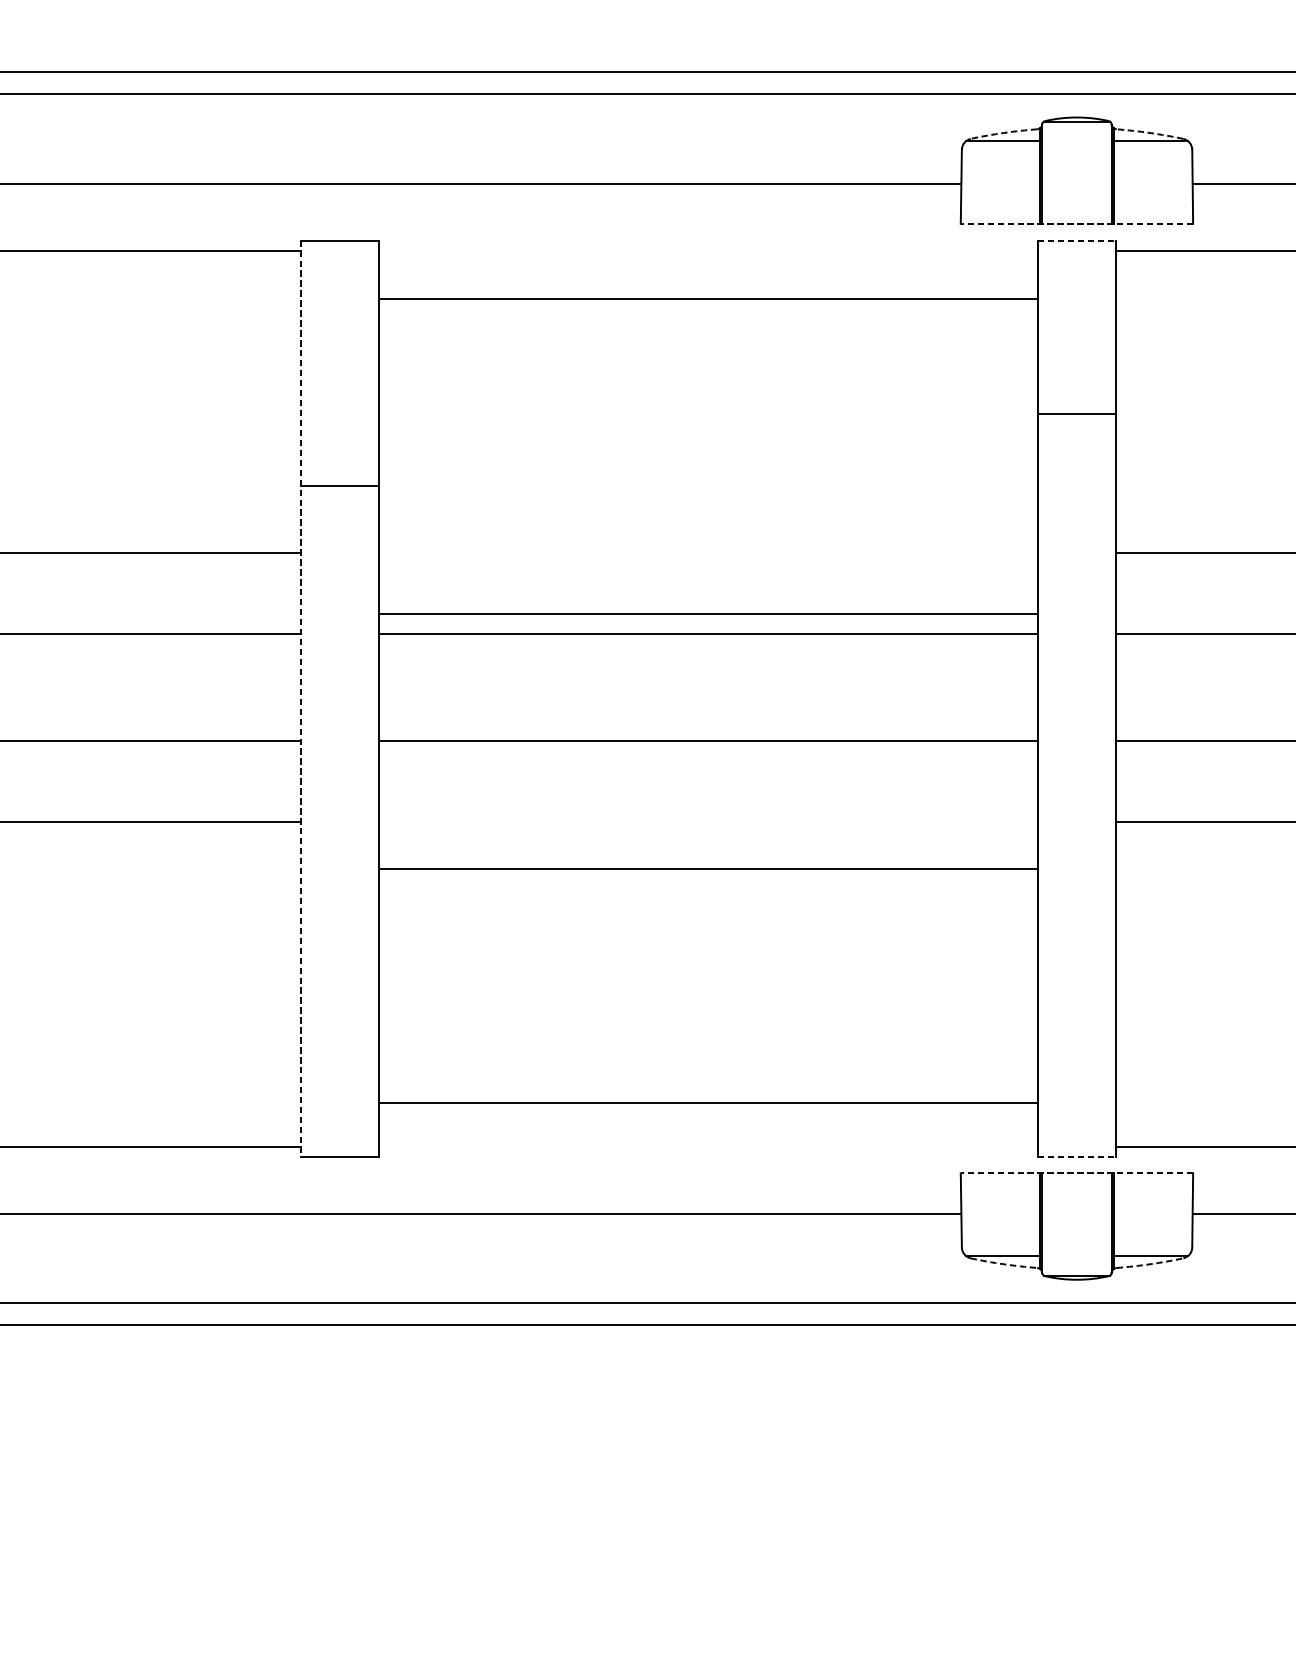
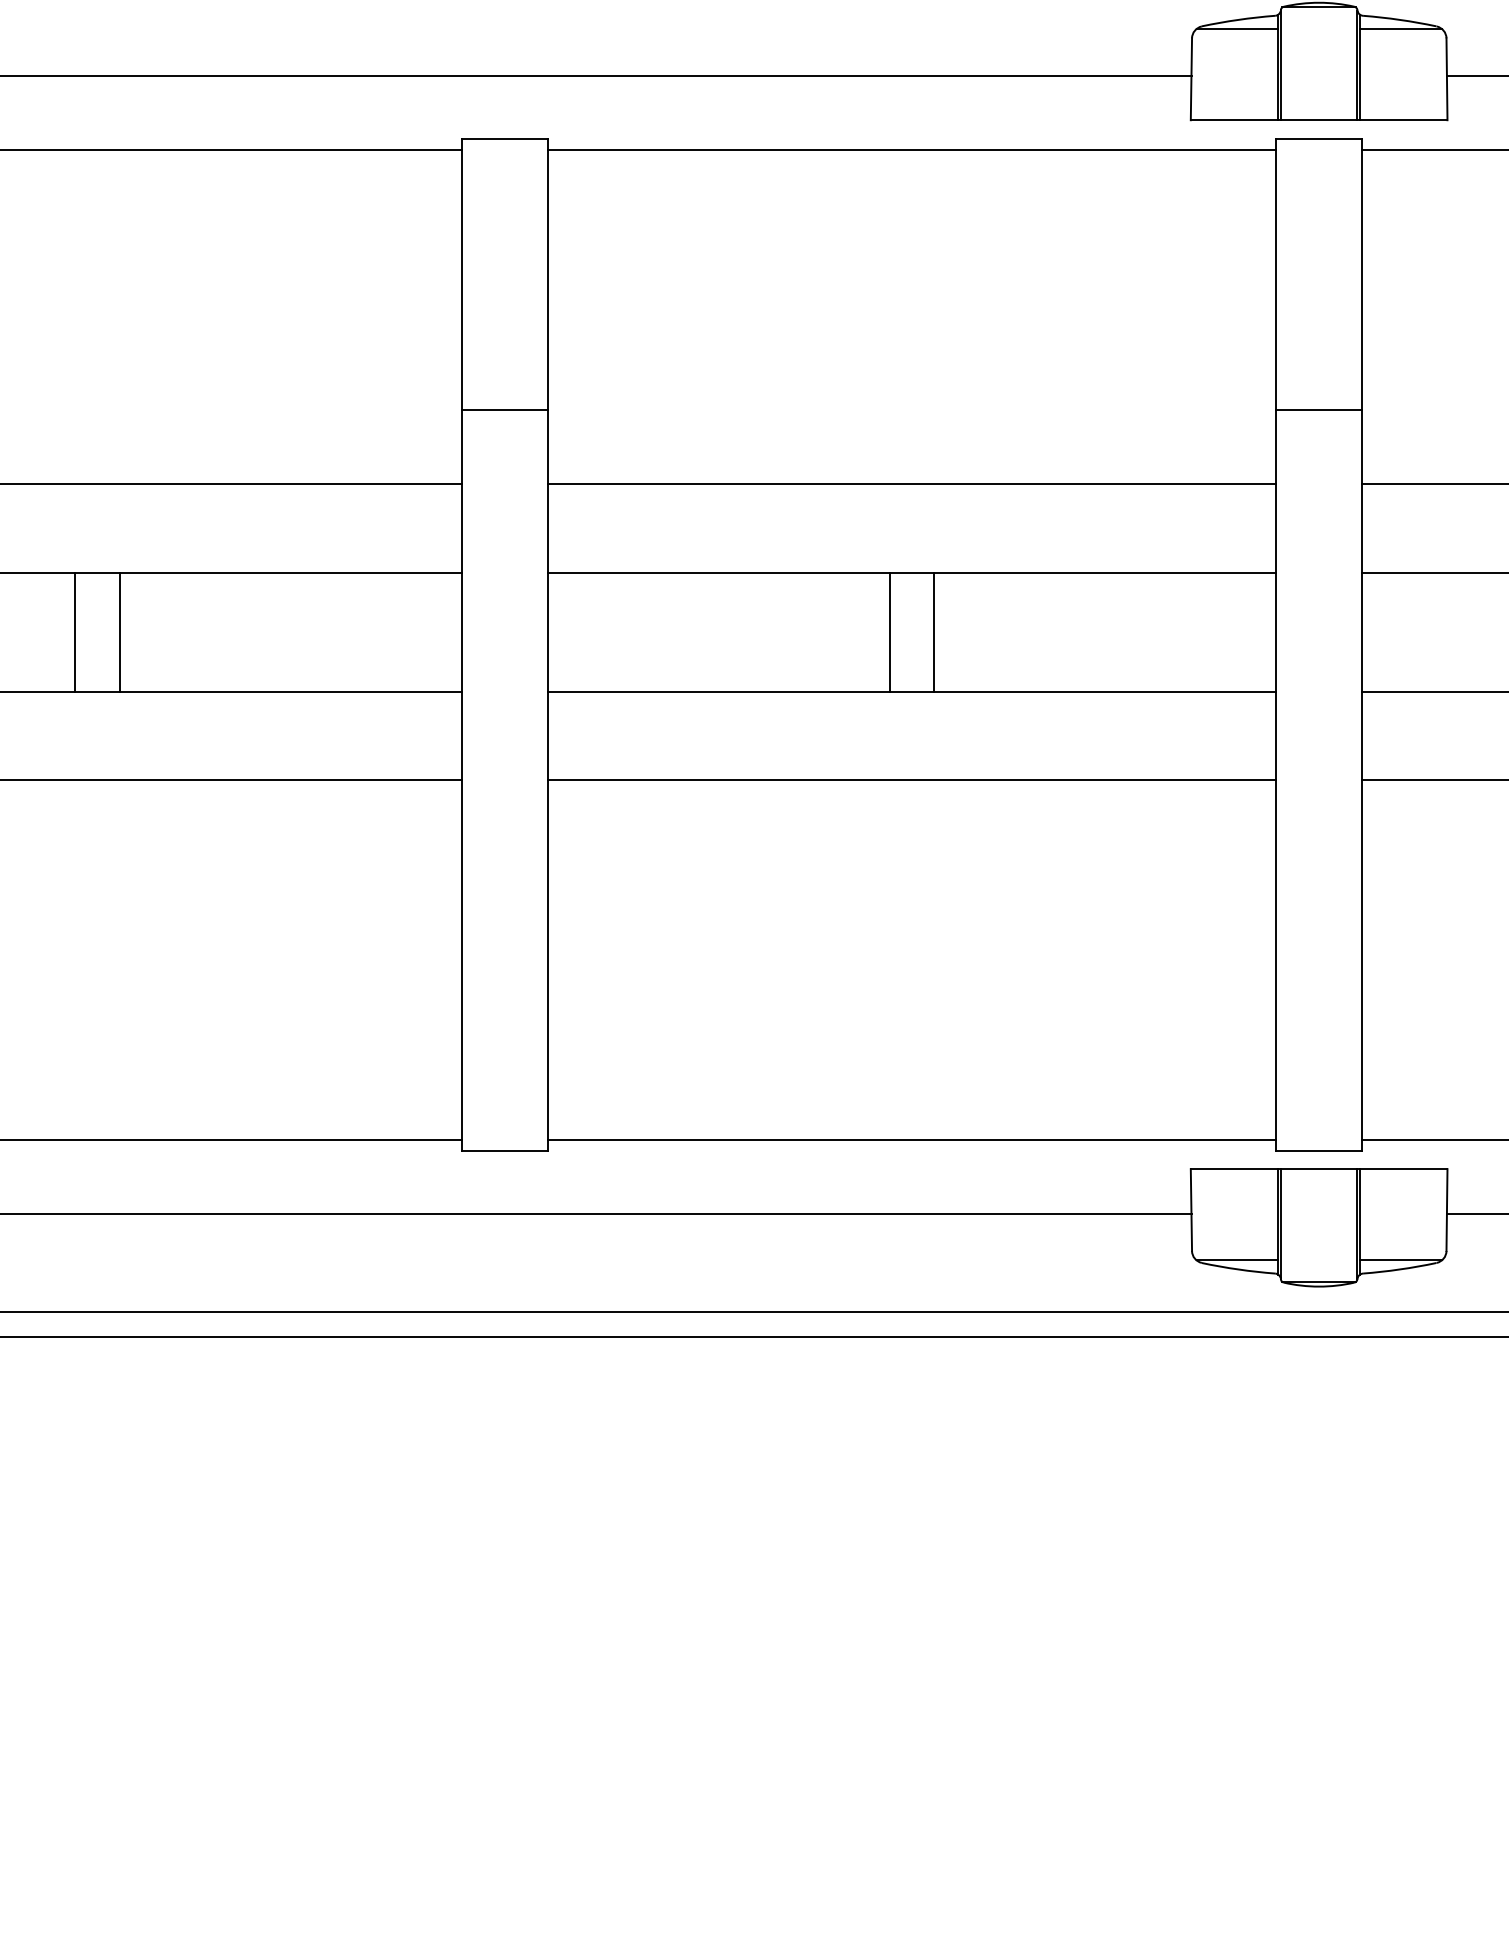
arc: (1003, 132) -> (1238, 19), dashed -> solid
arc: (1149, 132) -> (1399, 19), dashed -> solid
line: (1076, 224) -> (1318, 120), dashed -> solid
line: (1077, 240) -> (1319, 138), dashed -> solid
line: (707, 298) -> (911, 149), moved
line: (1076, 414) -> (1318, 410), moved
line: (707, 614) -> (911, 484), moved
line: (688, 687) -> (889, 632), added
line: (728, 687) -> (934, 632), added
line: (300, 698) -> (461, 644), dashed -> solid
line: (707, 868) -> (911, 780), moved
line: (707, 1103) -> (911, 1139), moved
line: (1077, 1156) -> (1319, 1150), dashed -> solid
line: (1076, 1173) -> (1318, 1169), dashed -> solid
arc: (1003, 1264) -> (1238, 1269), dashed -> solid
arc: (1149, 1264) -> (1399, 1269), dashed -> solid

